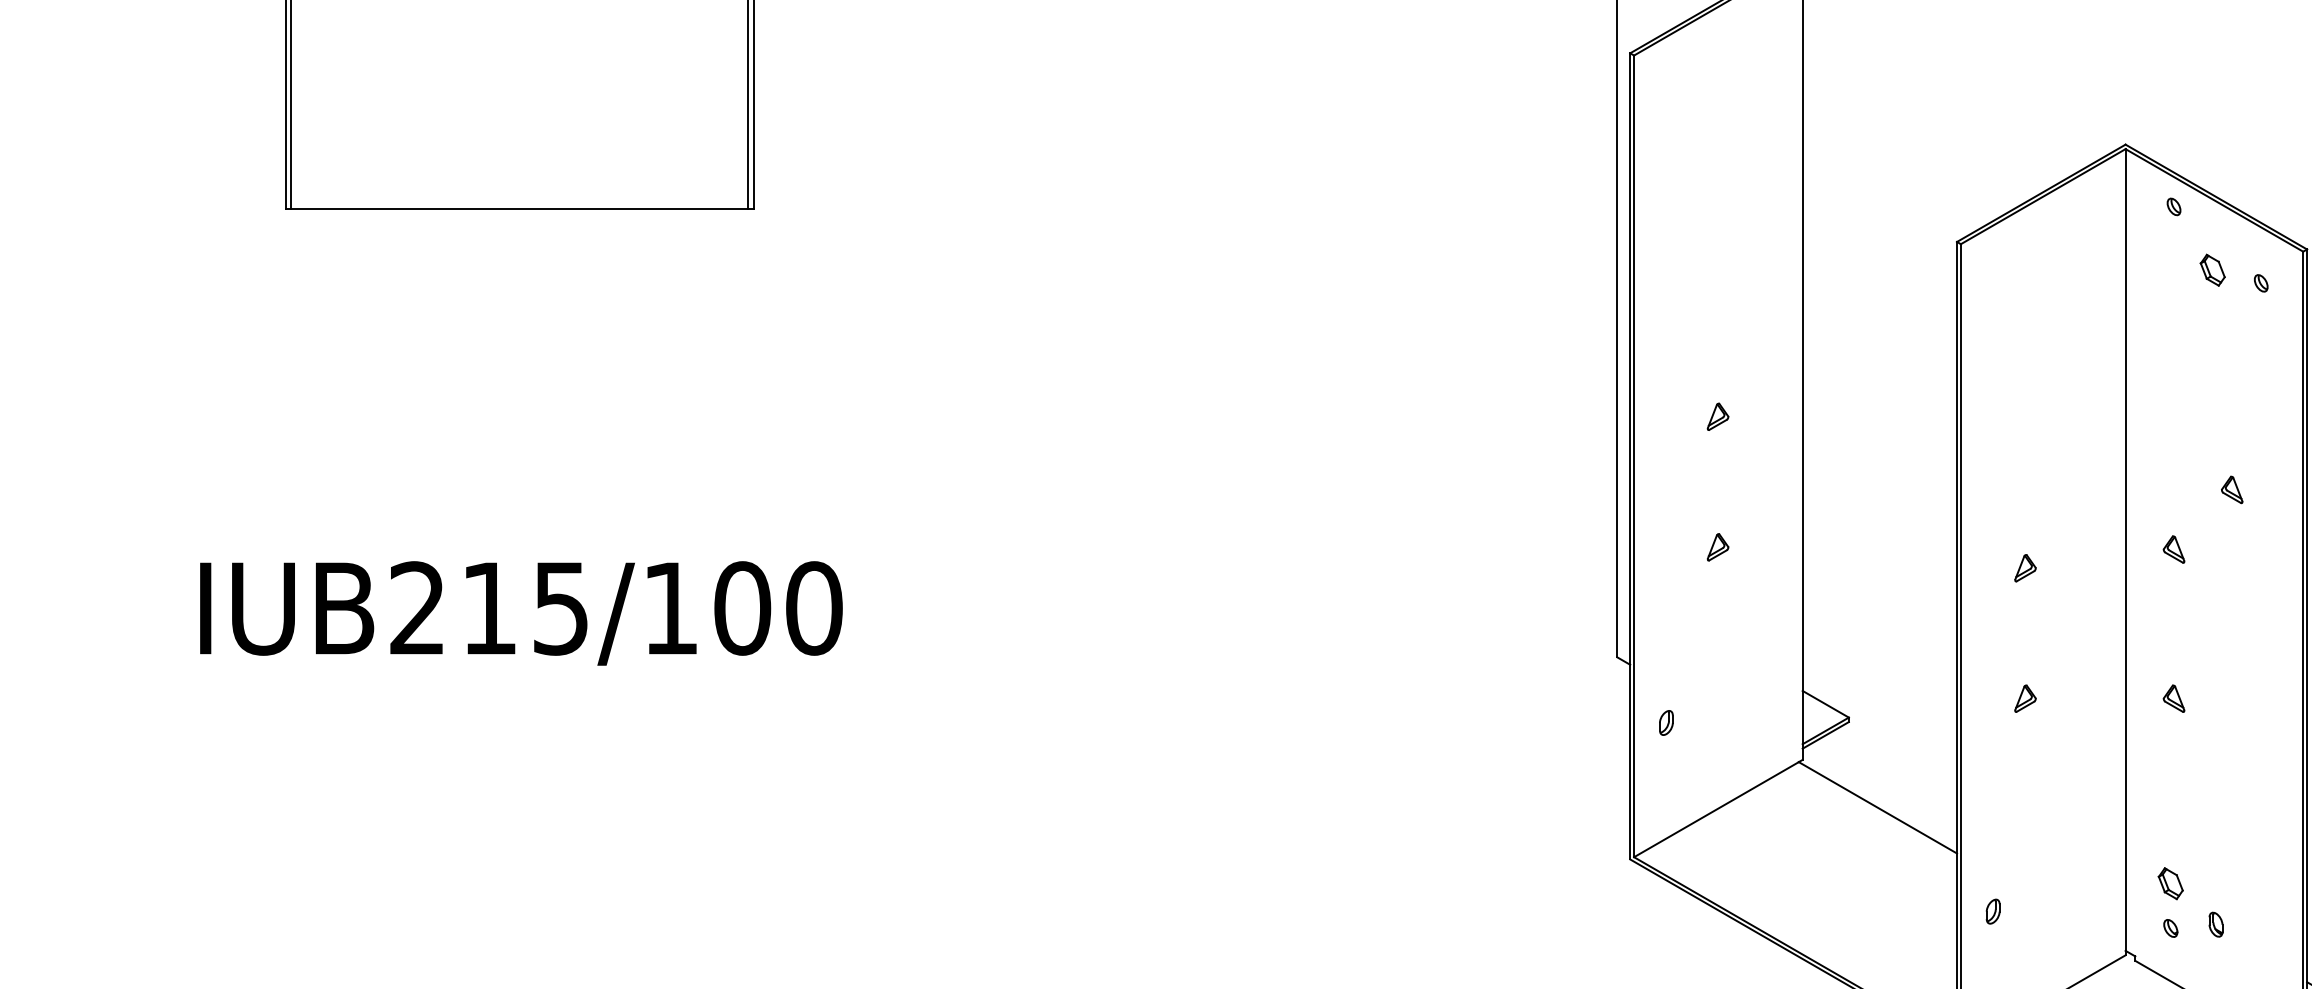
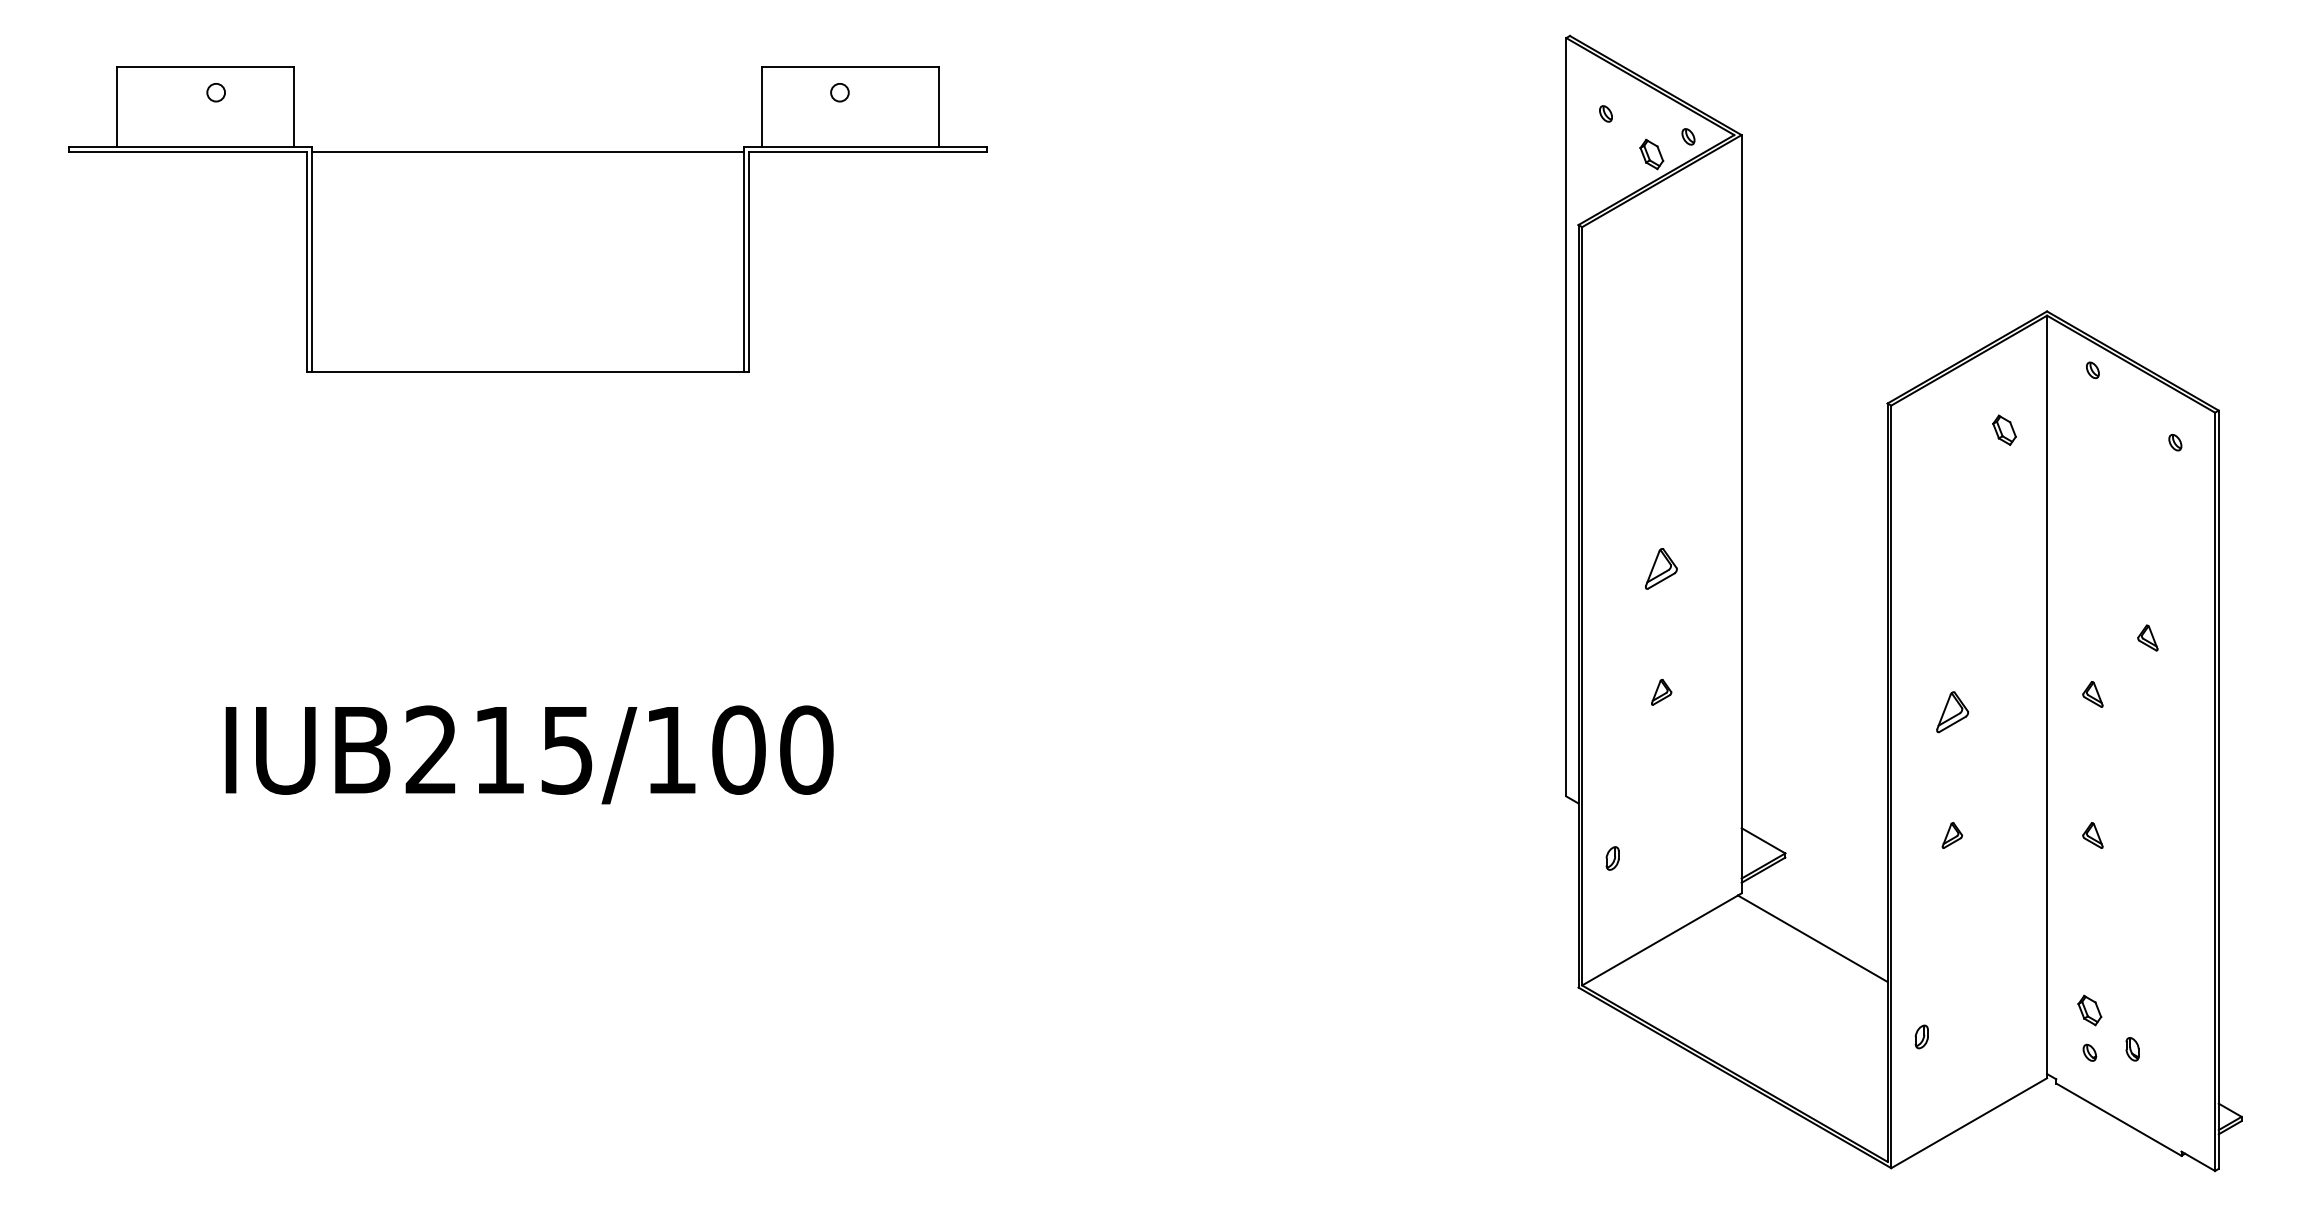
part: (2212, 269) -> (2004, 429), moved
part: (1717, 416) -> (1661, 568), size x1.6
part: (2024, 567) -> (1951, 711), size x1.6

